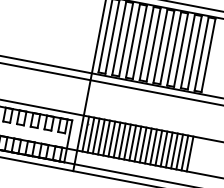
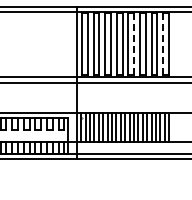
line: (167, 47) -> (134, 44), solid -> dashed
line: (202, 54) -> (163, 44), solid -> dashed

